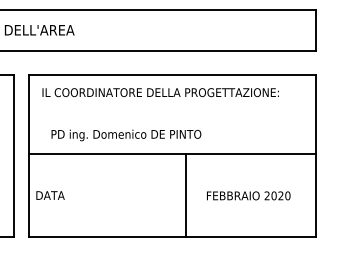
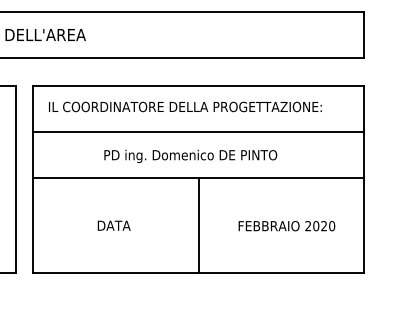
line: (172, 113) -> (198, 131), added
text: (126, 134) -> (190, 155), moved
text: (49, 195) -> (113, 225), moved
line: (185, 195) -> (198, 225), moved

